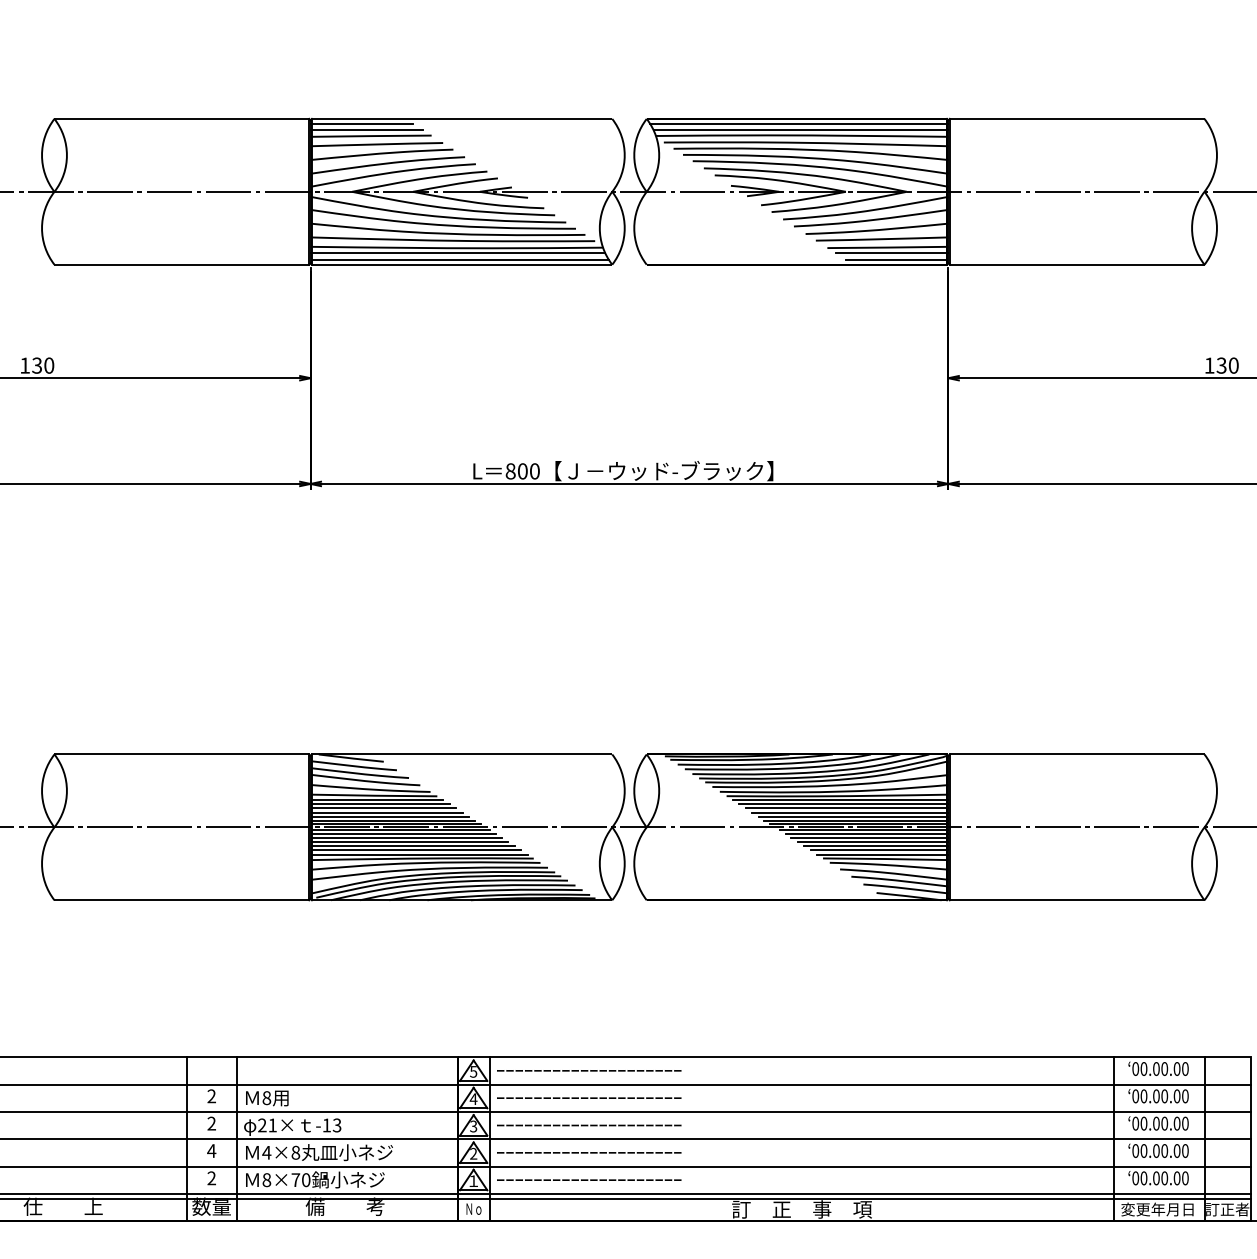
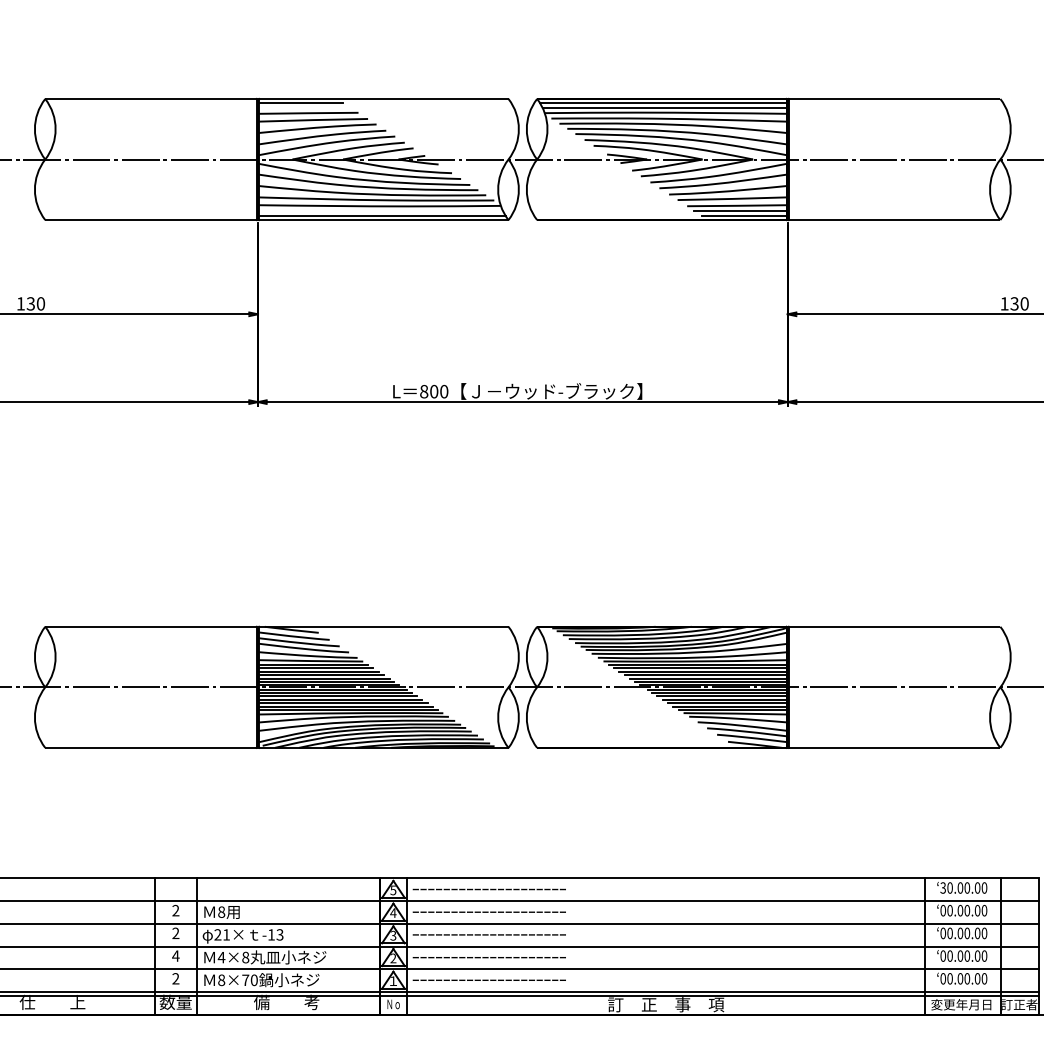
line: (366, 130) -> (304, 108), removed
line: (456, 253) -> (379, 210), removed
text: (1134, 1068) -> (942, 887), 00.00.00 -> 30.00.00

